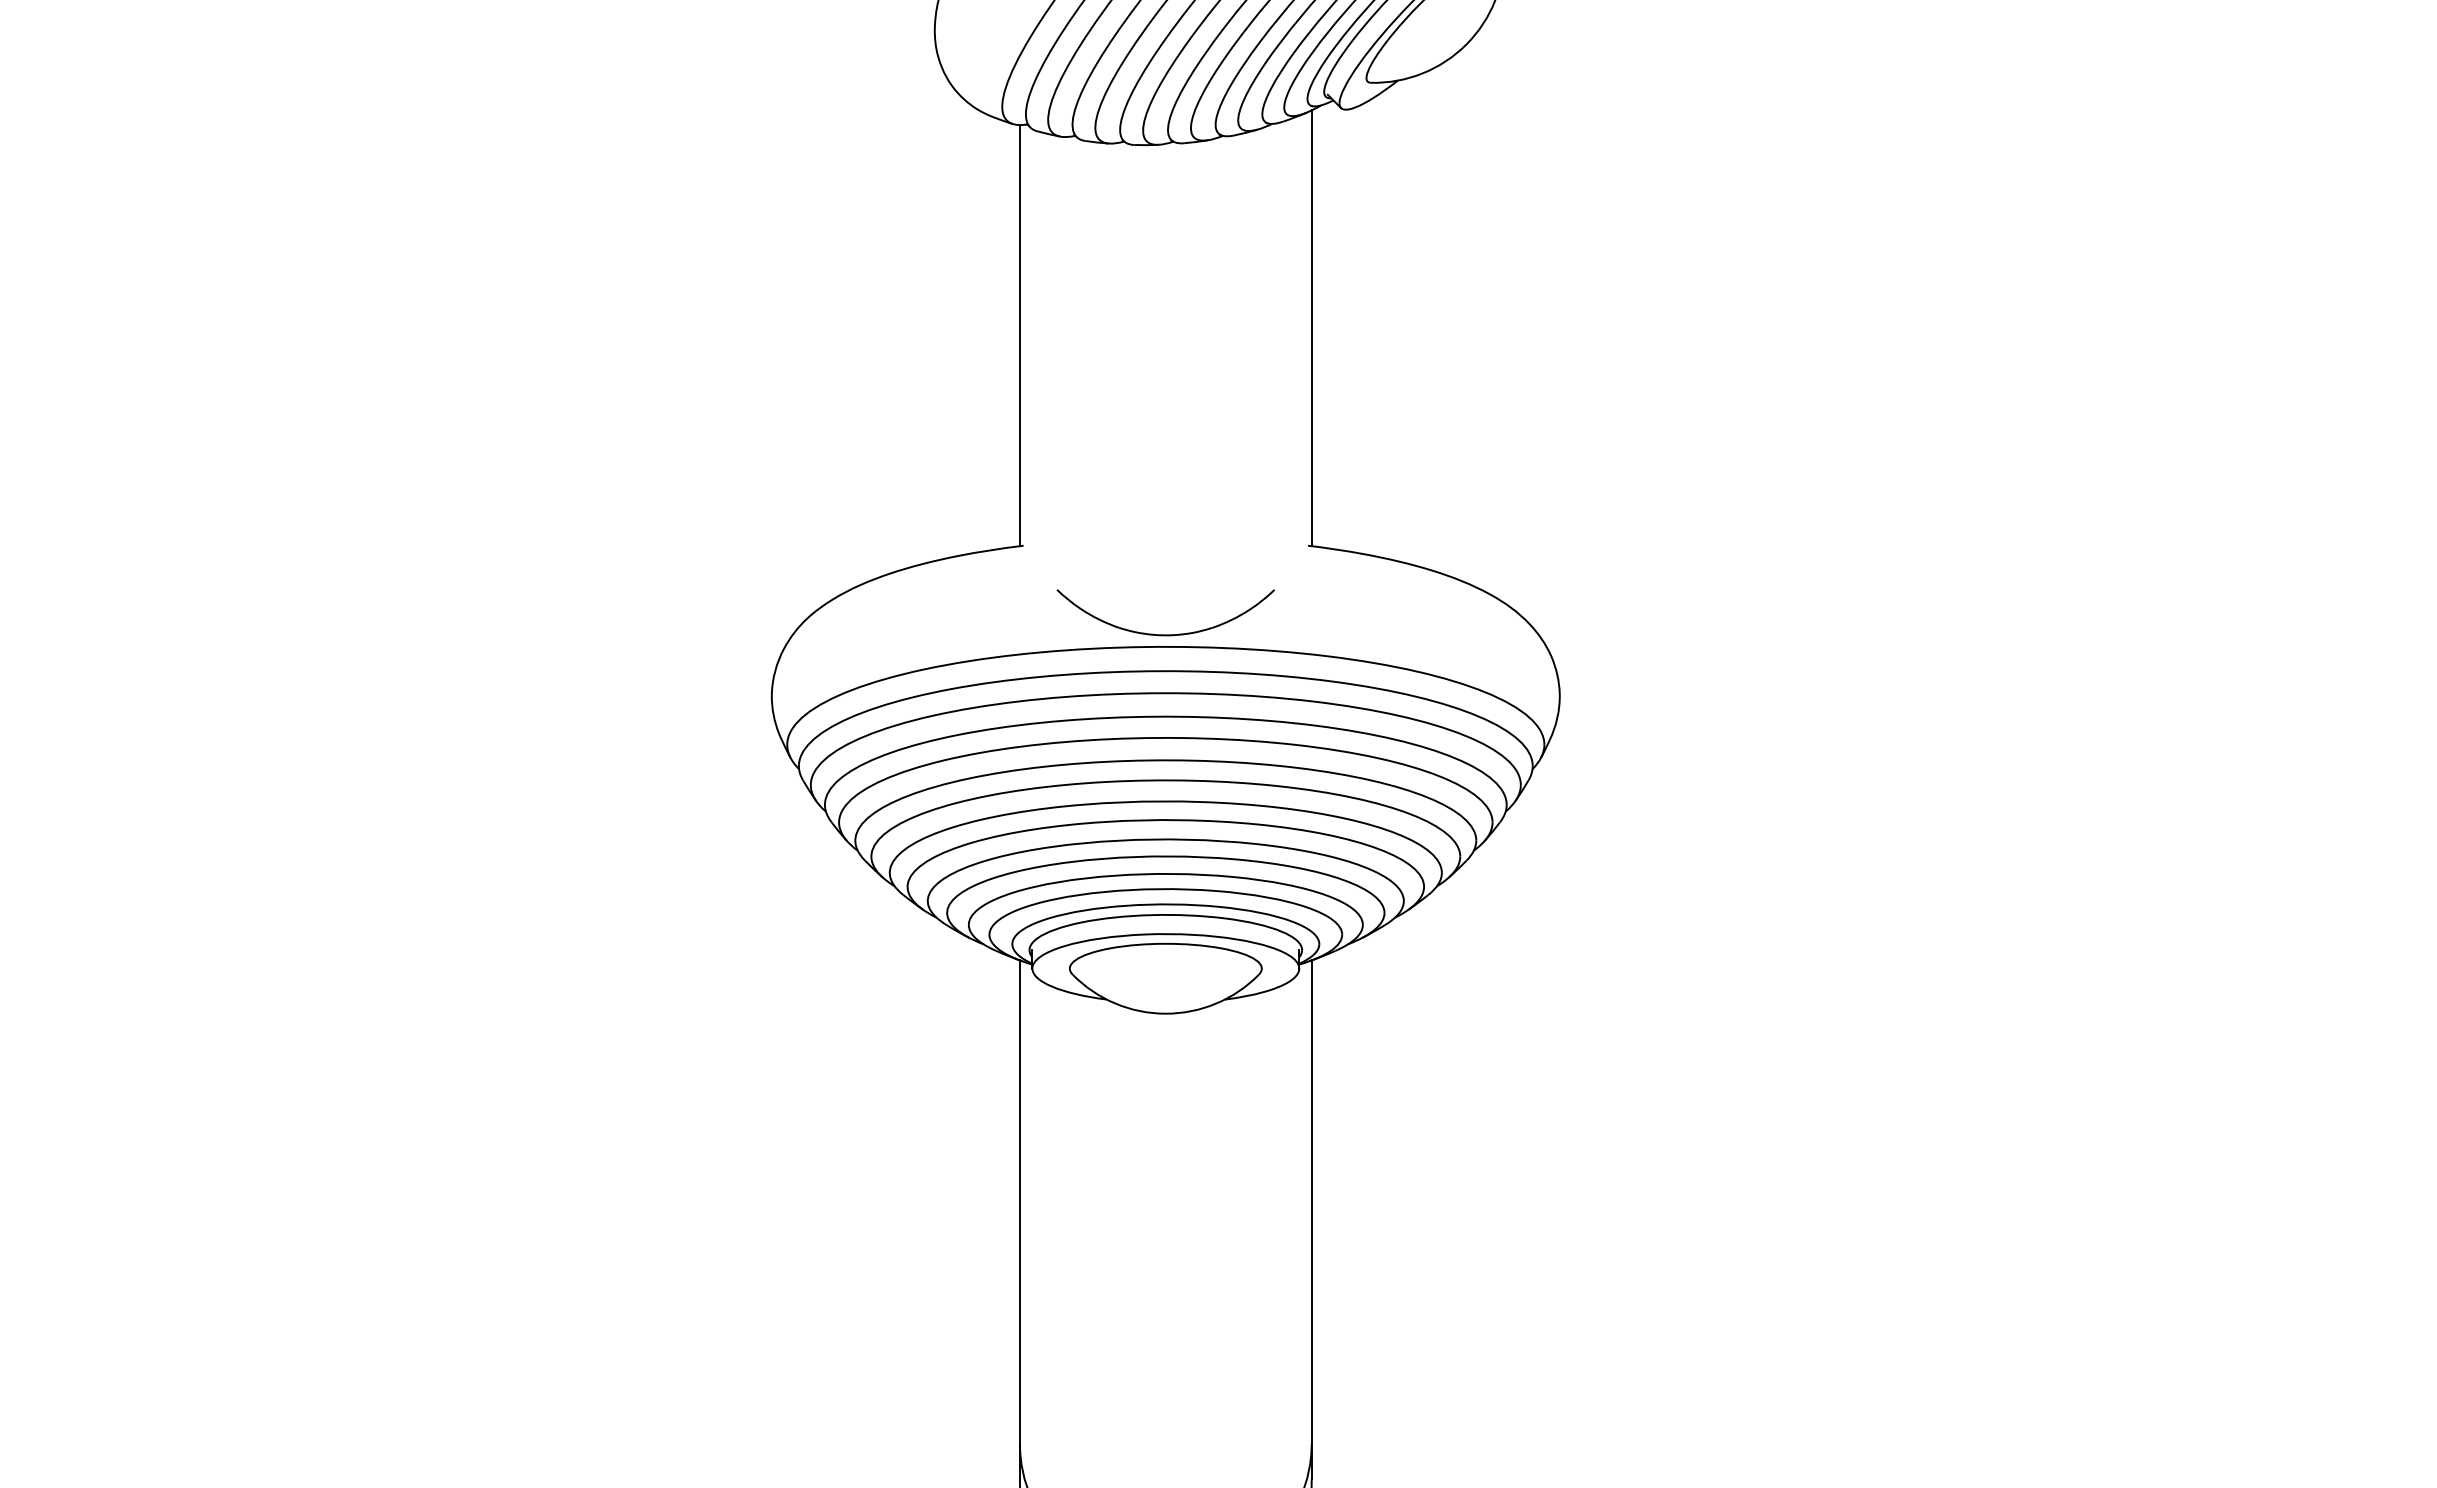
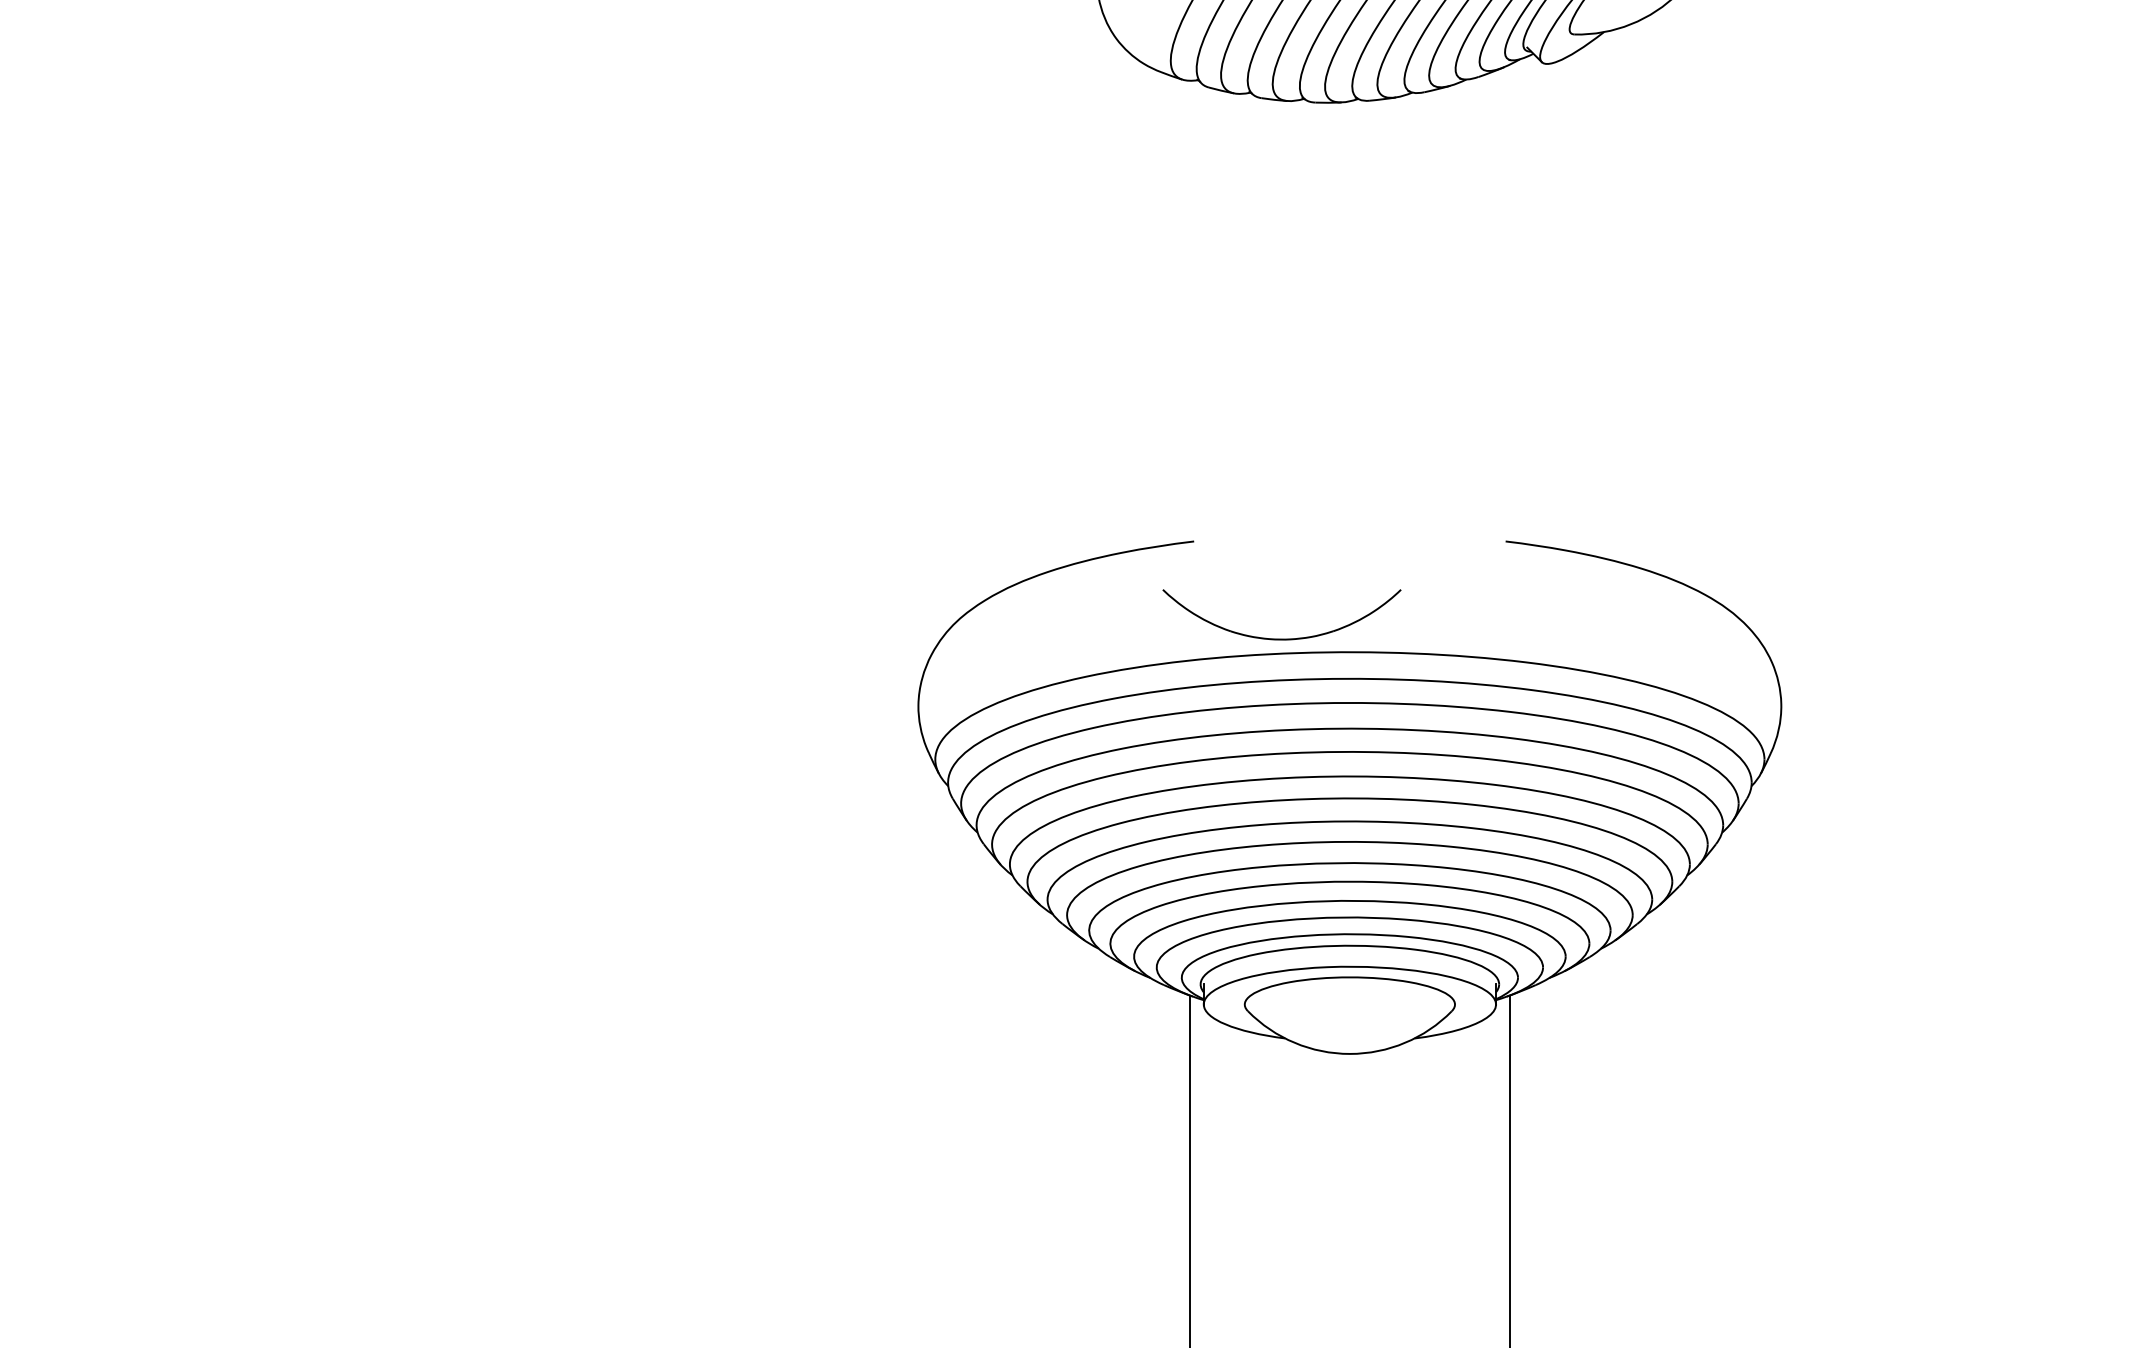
line: (1311, 328) -> (1509, 303), removed
line: (1019, 335) -> (1189, 311), removed
part: (1165, 634) -> (1281, 638), moved

